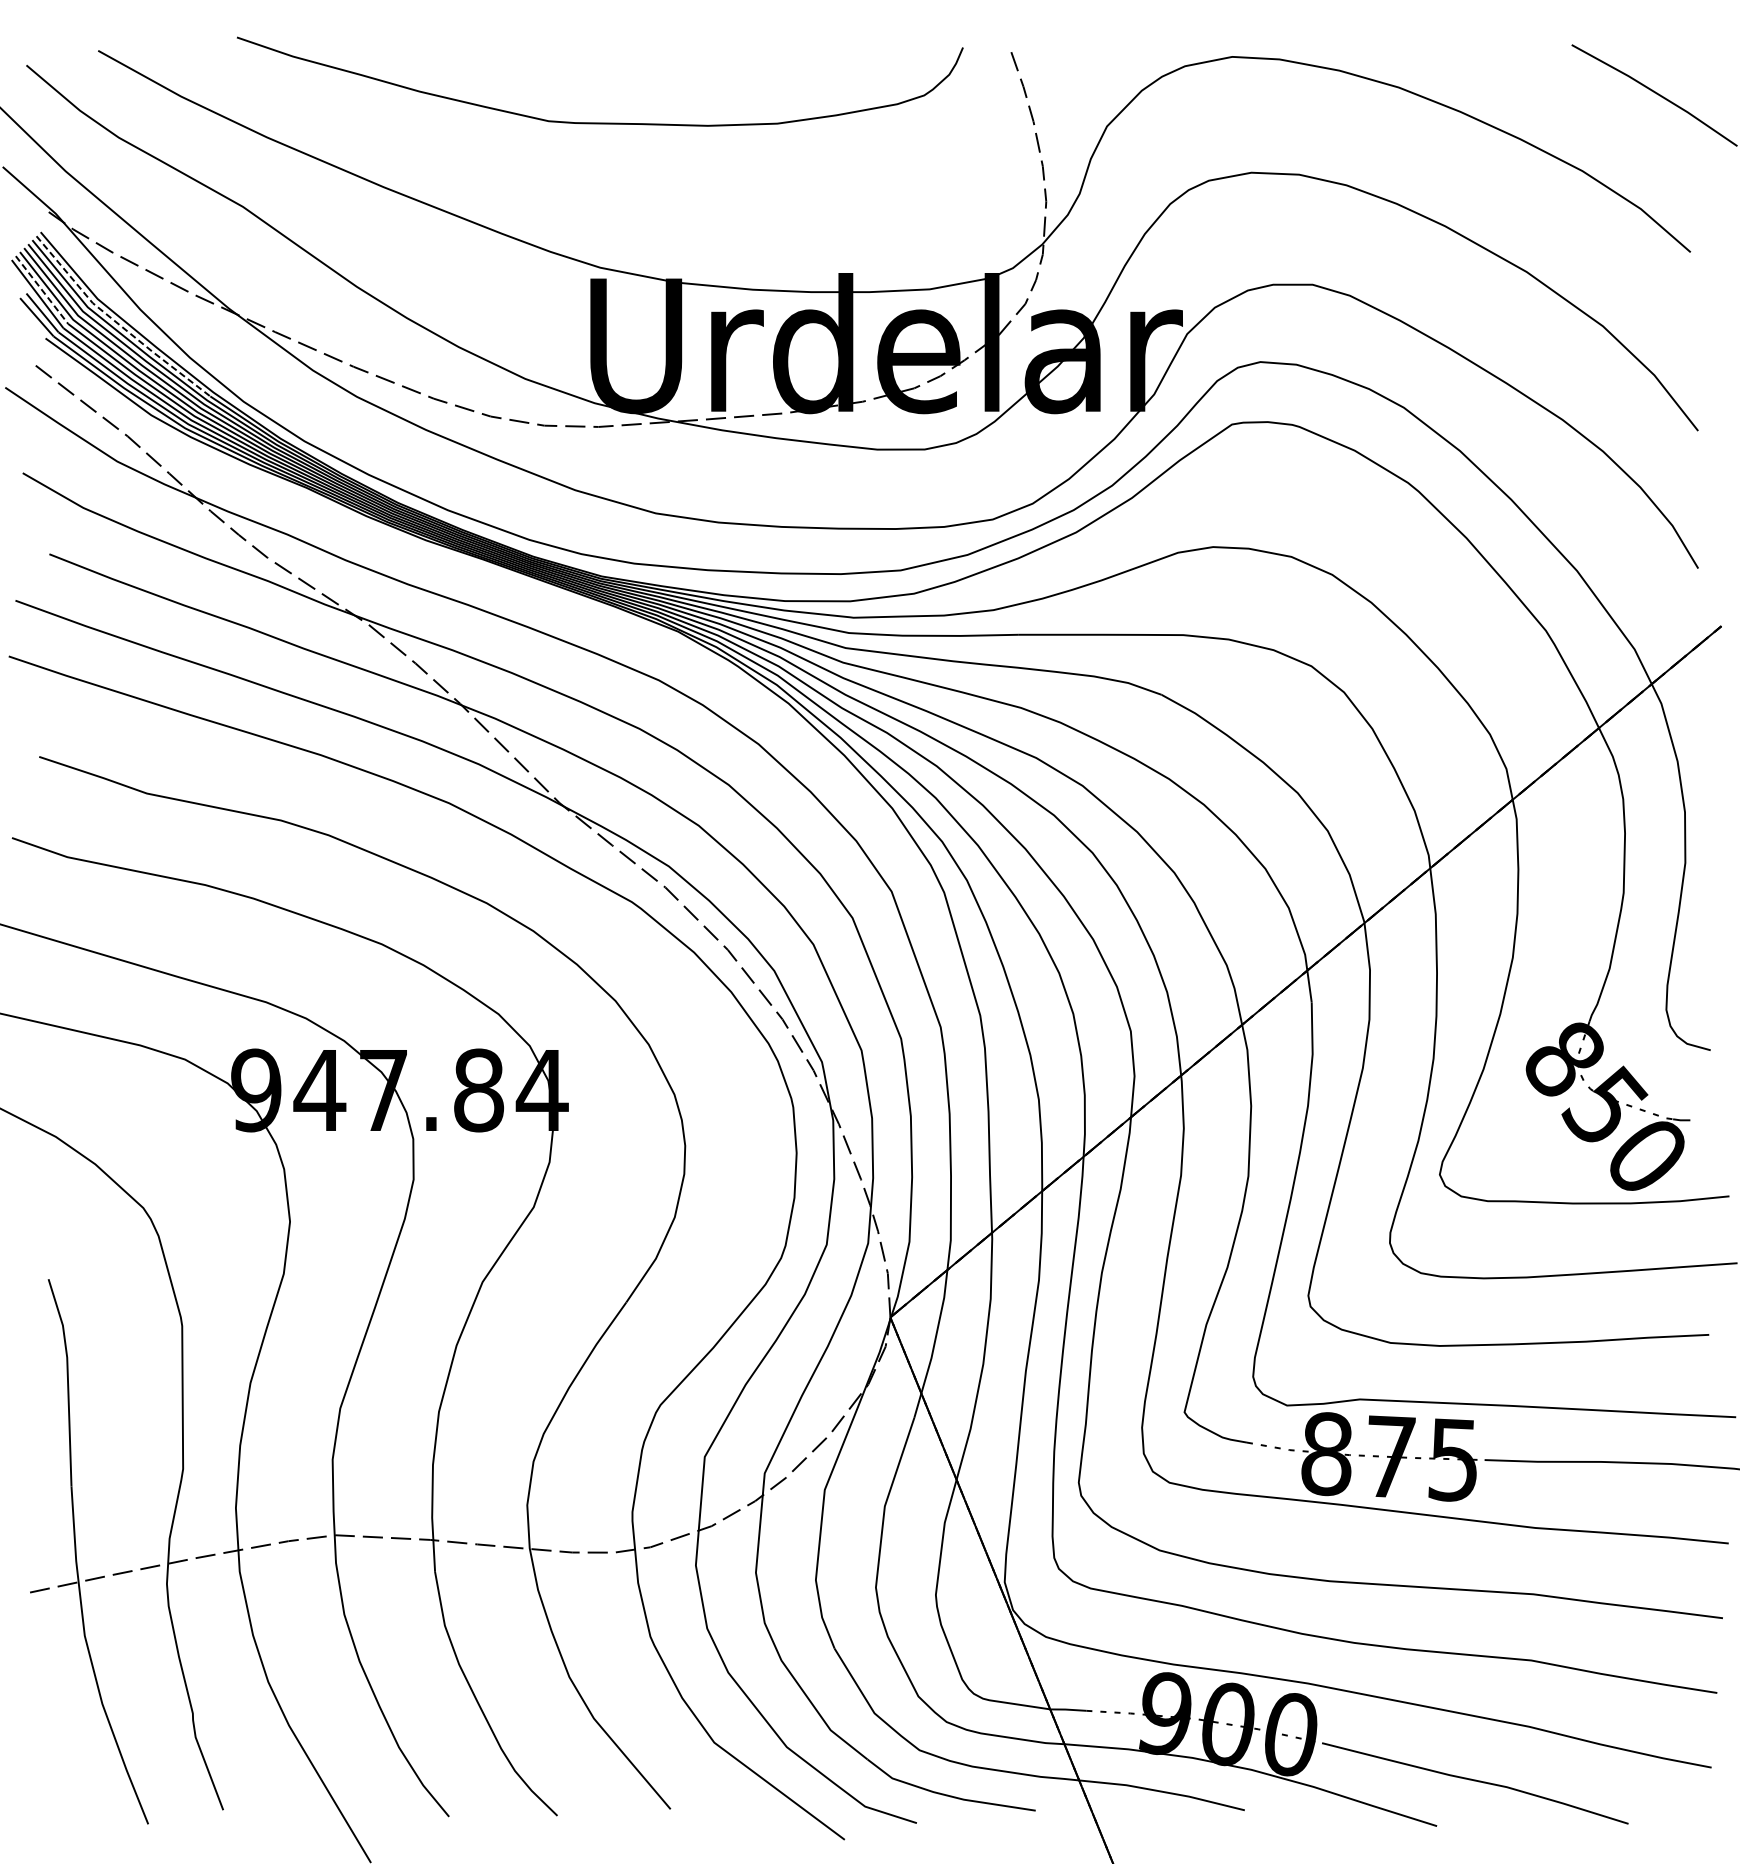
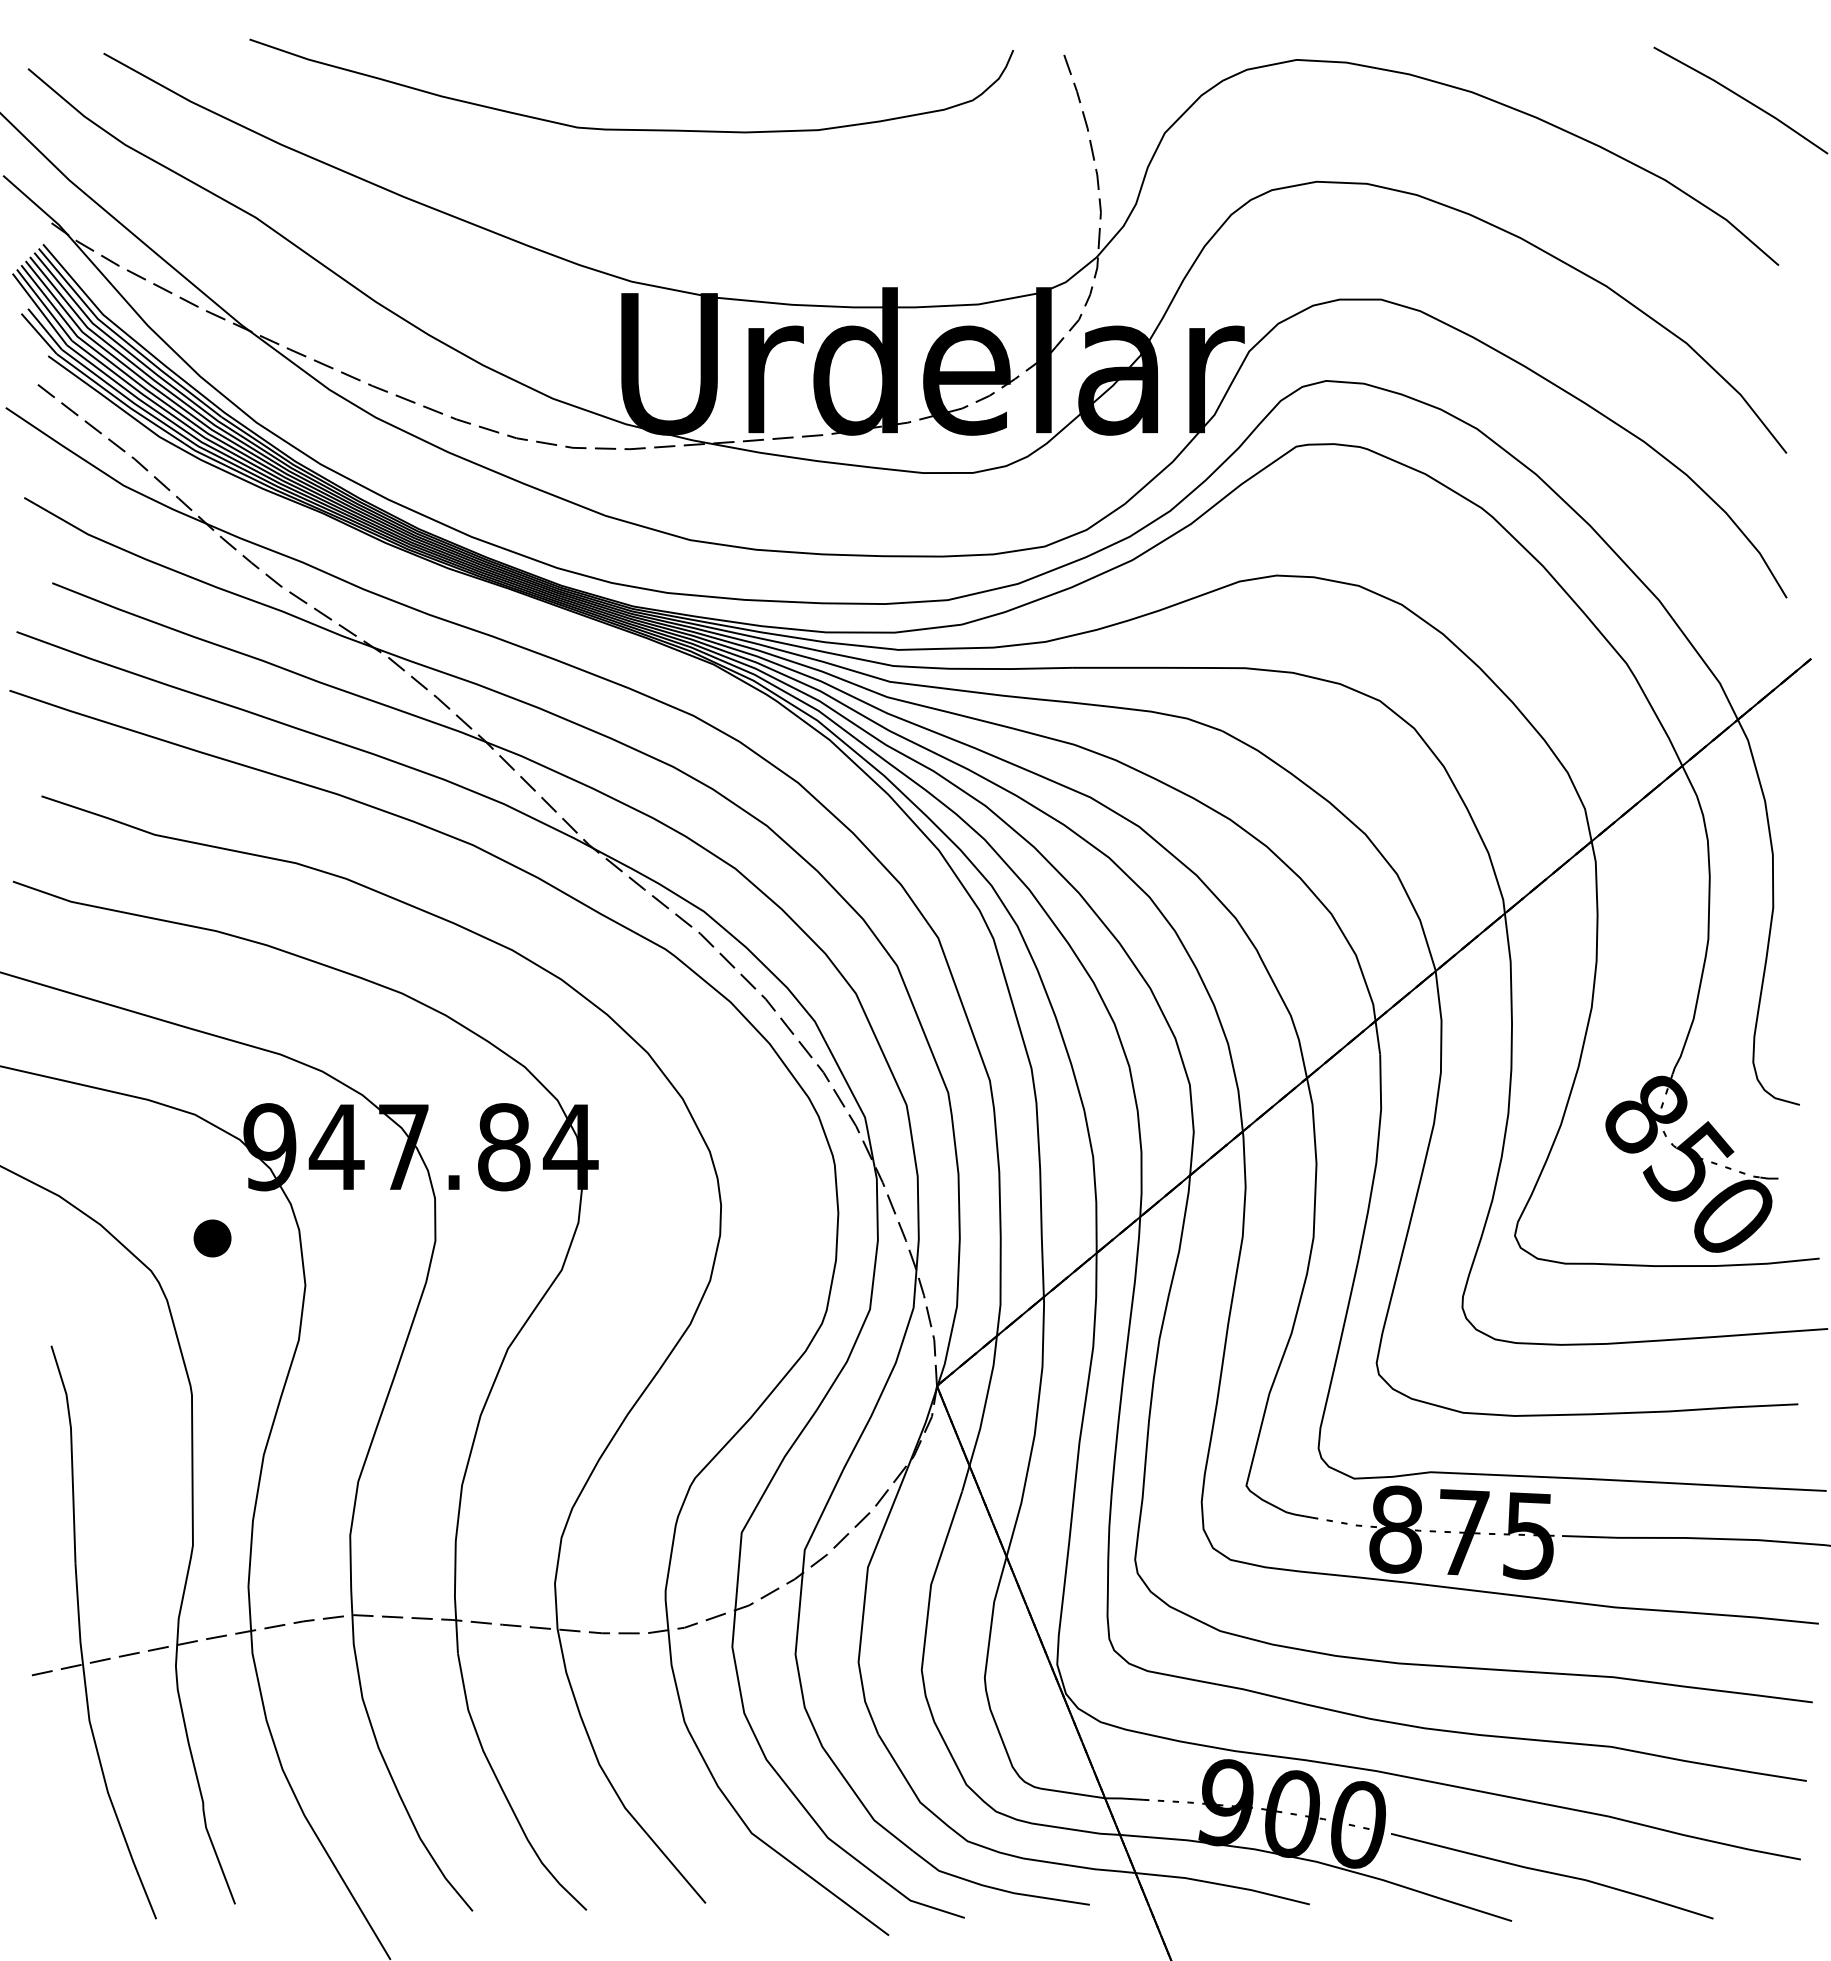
line: (42, 290) -> (44, 305), dashed -> solid
line: (118, 323) -> (124, 340), dashed -> solid
part: (201, 1177) -> (212, 1238), added

